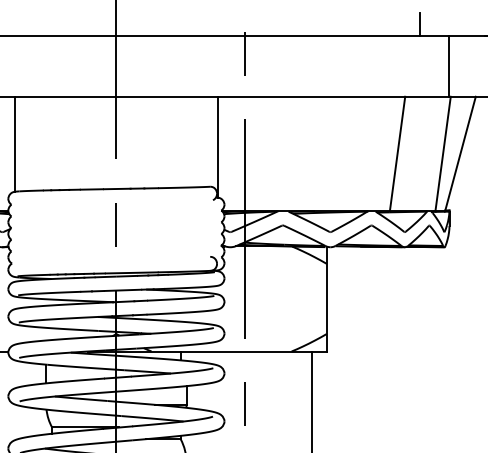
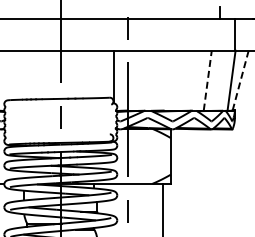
line: (14, 144) -> (7, 75), removed
line: (397, 153) -> (207, 80), solid -> dashed
line: (460, 153) -> (240, 80), solid -> dashed

